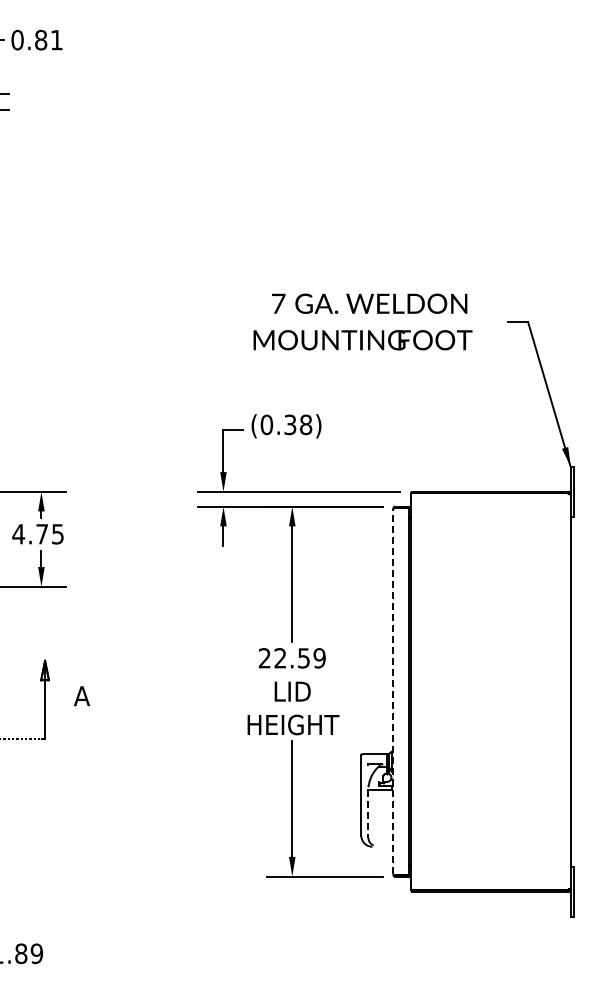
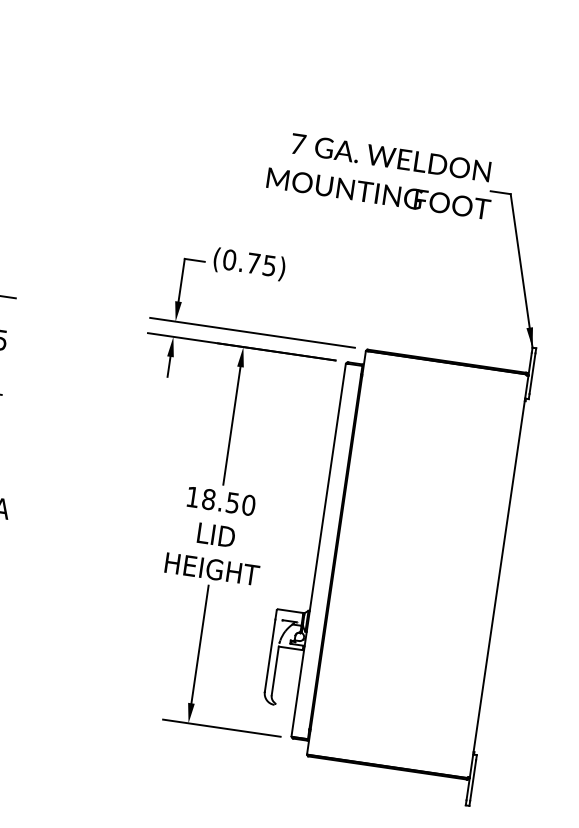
text: (362, 321) -> (380, 174), moved
text: (298, 424) -> (261, 264), (0.38) -> (0.75)
text: (291, 658) -> (220, 501), 22.59 -> 18.50
line: (393, 691) -> (318, 550), dashed -> solid
line: (368, 814) -> (275, 671), dashed -> solid

